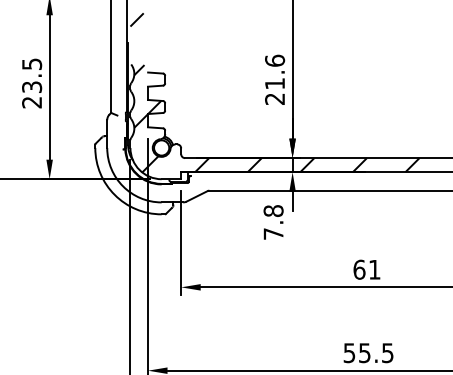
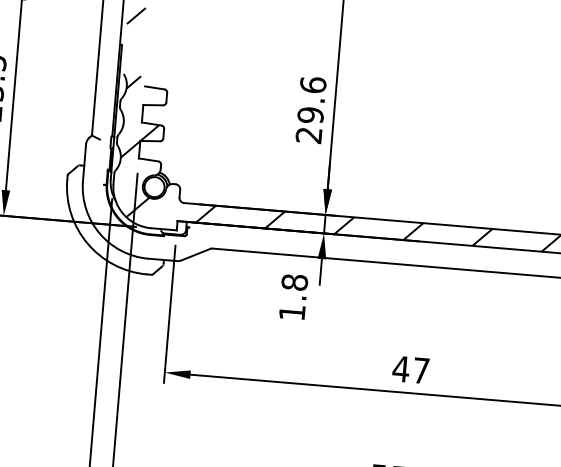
text: (275, 83) -> (311, 114), 21.6 -> 29.6
text: (273, 233) -> (292, 311), 7.8 -> 1.8
text: (366, 269) -> (410, 369), 61 -> 47

